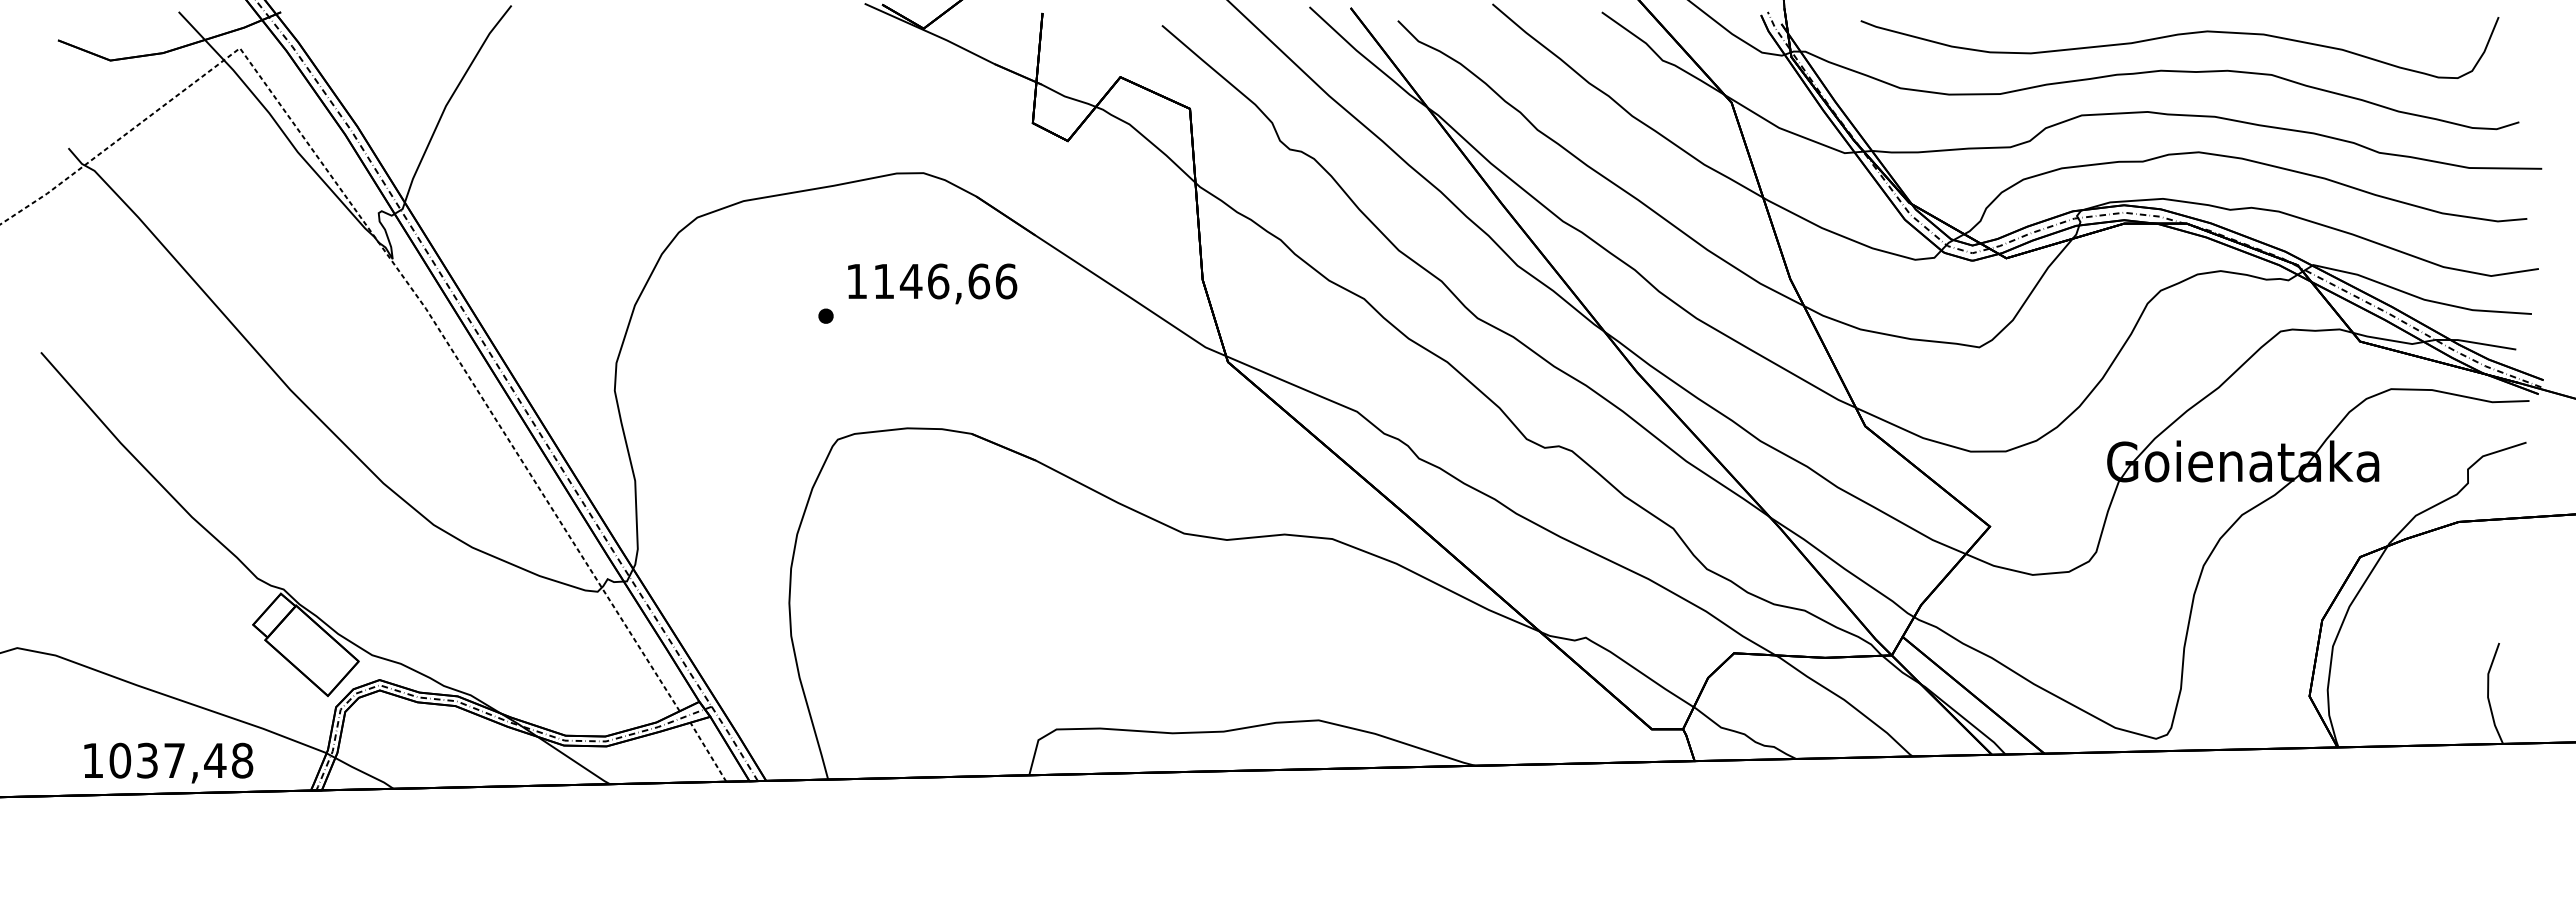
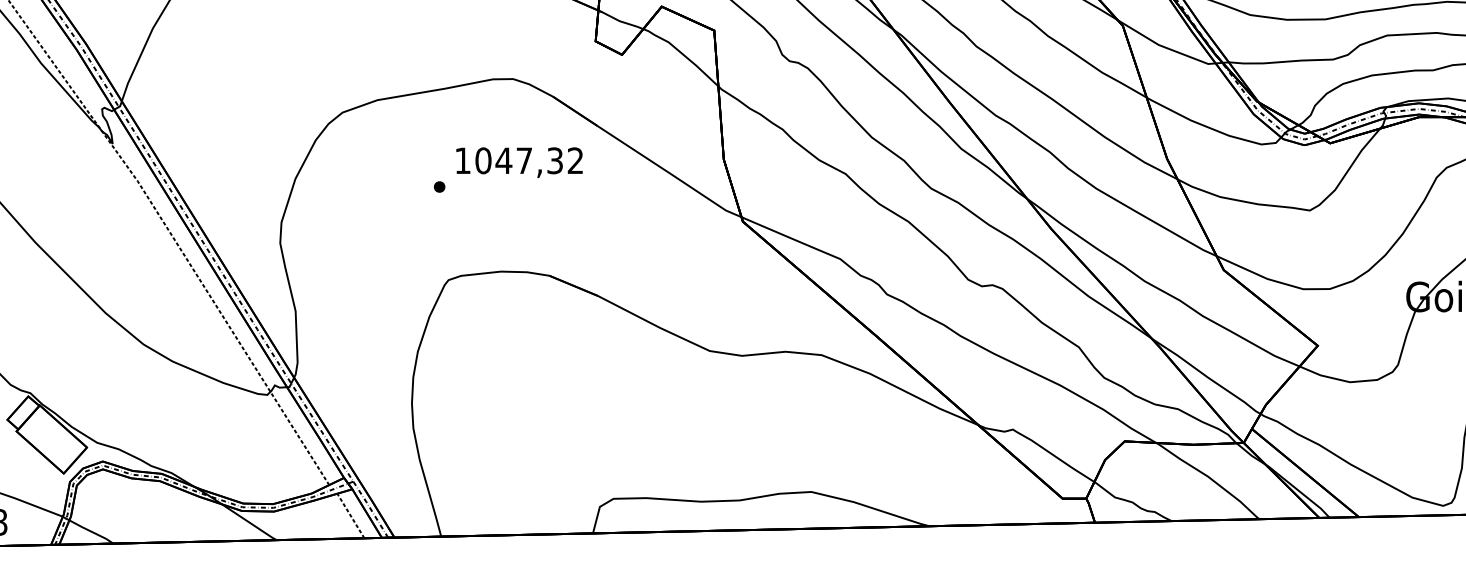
text: (945, 281) -> (529, 160), 1146,66 -> 1047,32

